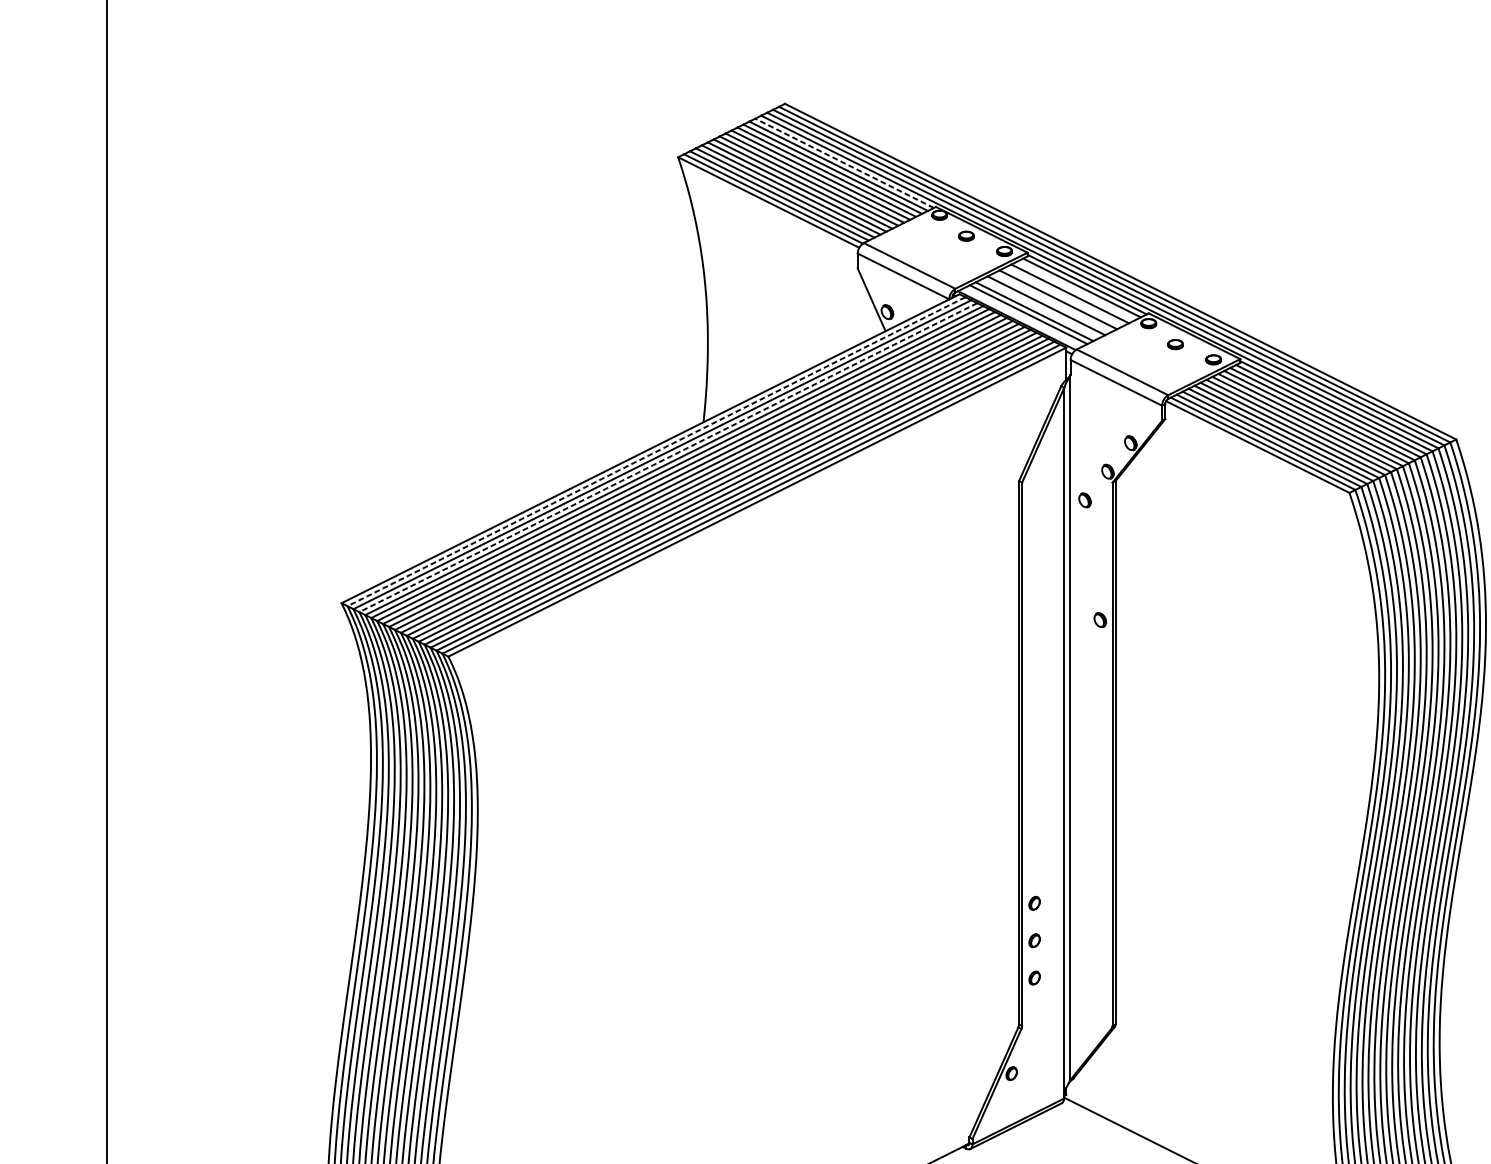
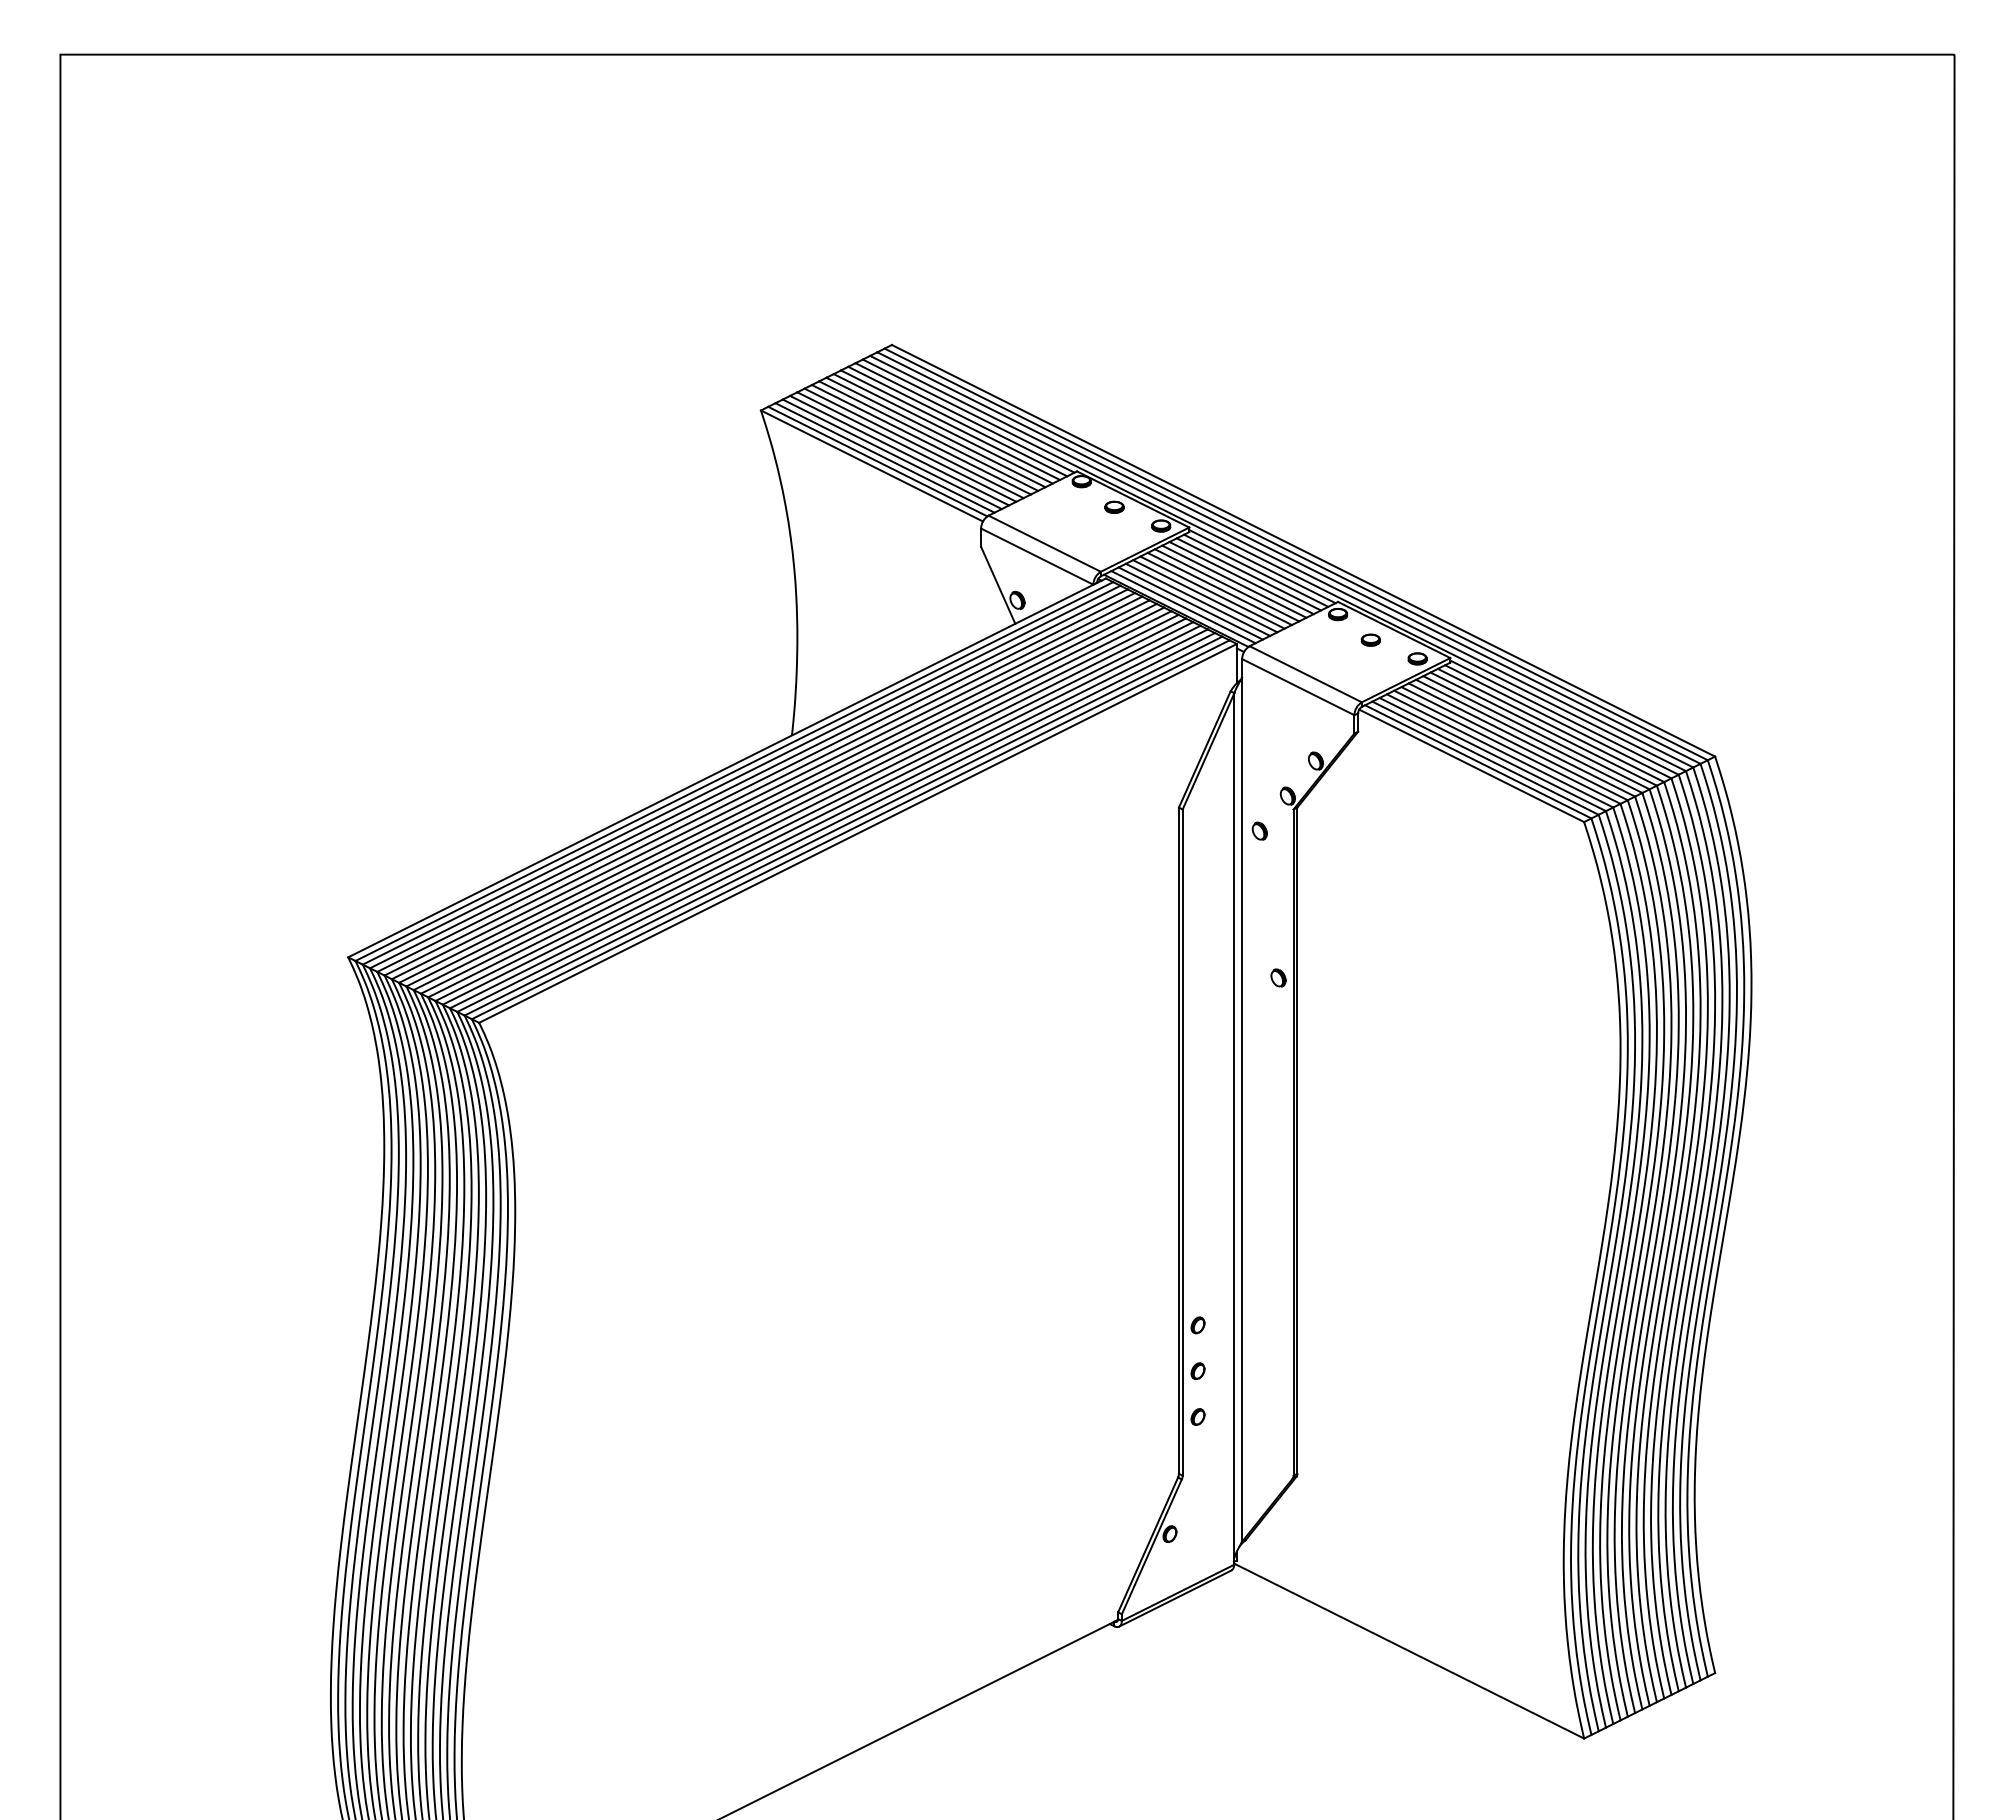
line: (844, 162) -> (964, 417), dashed -> solid
line: (1075, 291) -> (1248, 574), added
line: (1064, 296) -> (1234, 581), added
line: (1052, 302) -> (1219, 588), added
line: (1040, 308) -> (1205, 596), added
line: (1022, 317) -> (1183, 607), added
line: (656, 451) -> (734, 771), dashed -> solid
line: (668, 457) -> (748, 778), dashed -> solid

